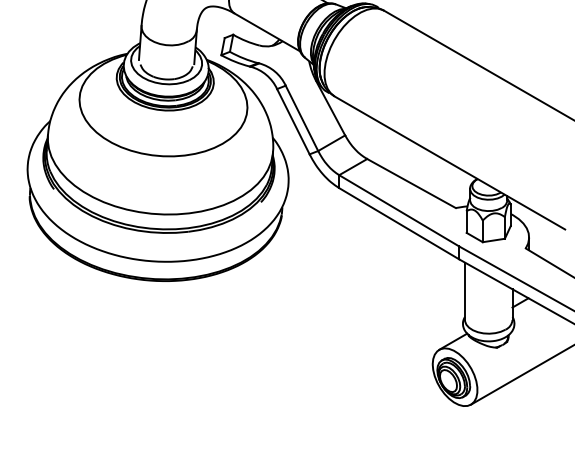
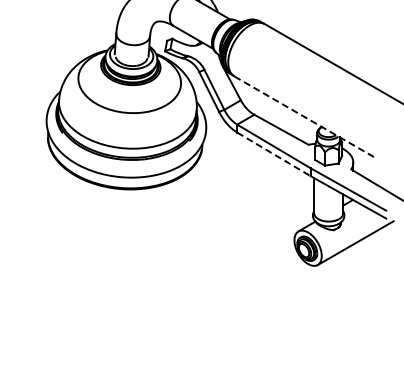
line: (450, 163) -> (305, 117), solid -> dashed
line: (398, 223) -> (273, 154), solid -> dashed

